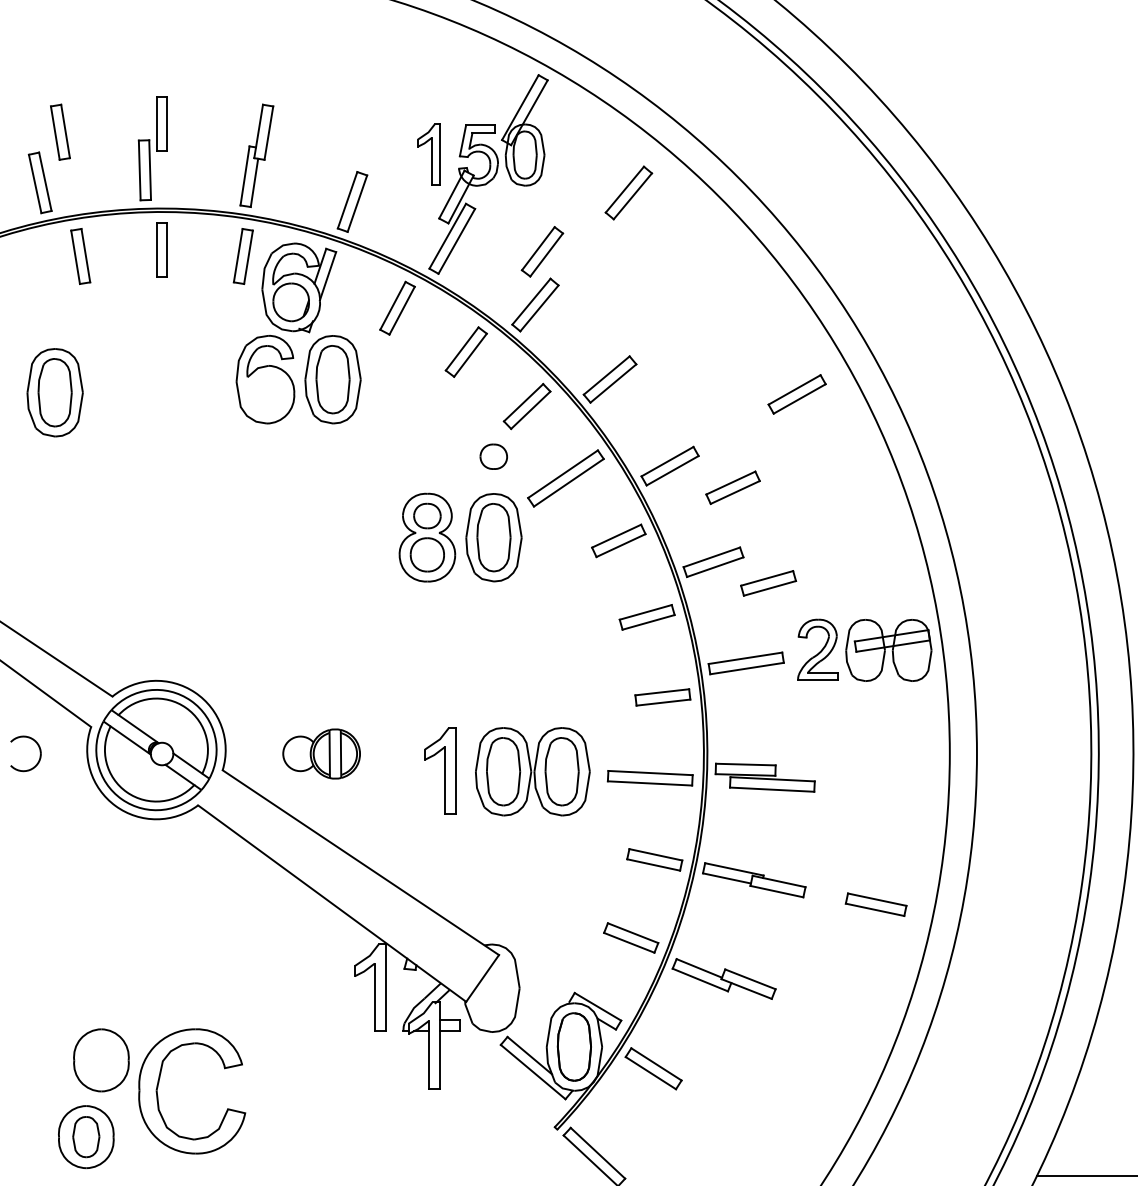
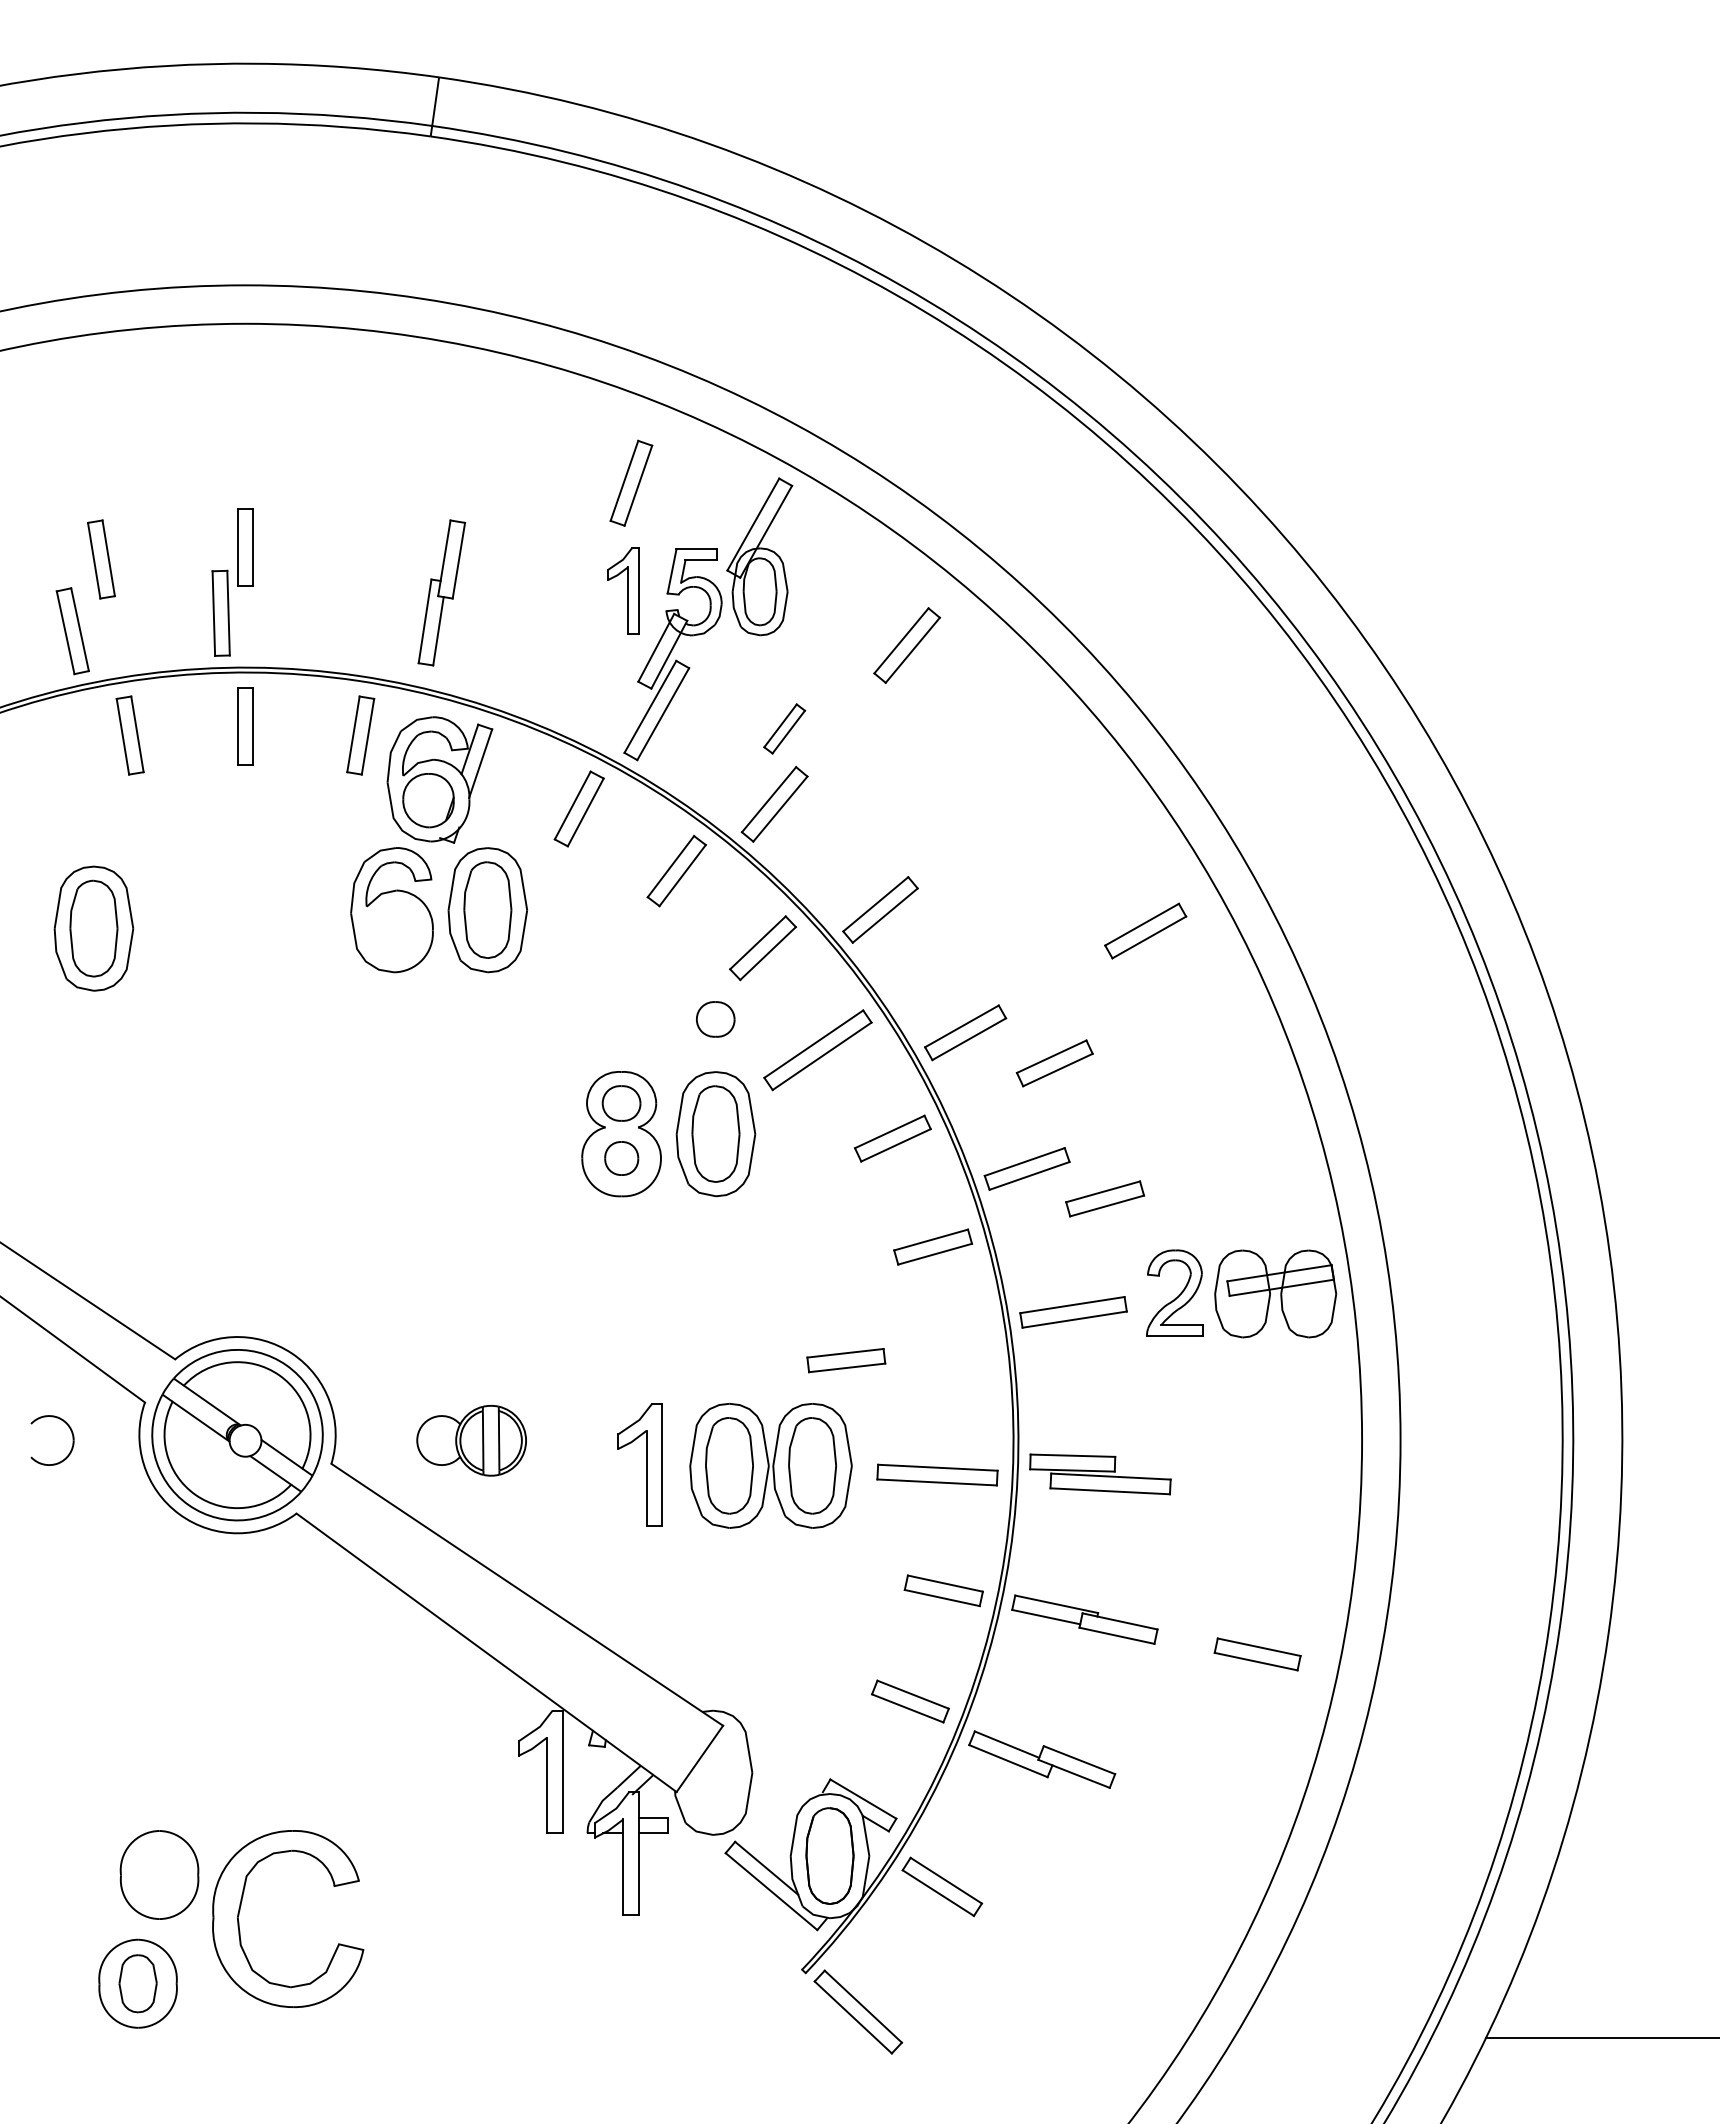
part: (256, 155) -> (441, 592), moved
part: (352, 201) -> (631, 482), moved
part: (542, 251) -> (784, 728), size x0.7
part: (427, 554) -> (621, 1158), size x0.7
part: (662, 697) -> (846, 1360), moved

